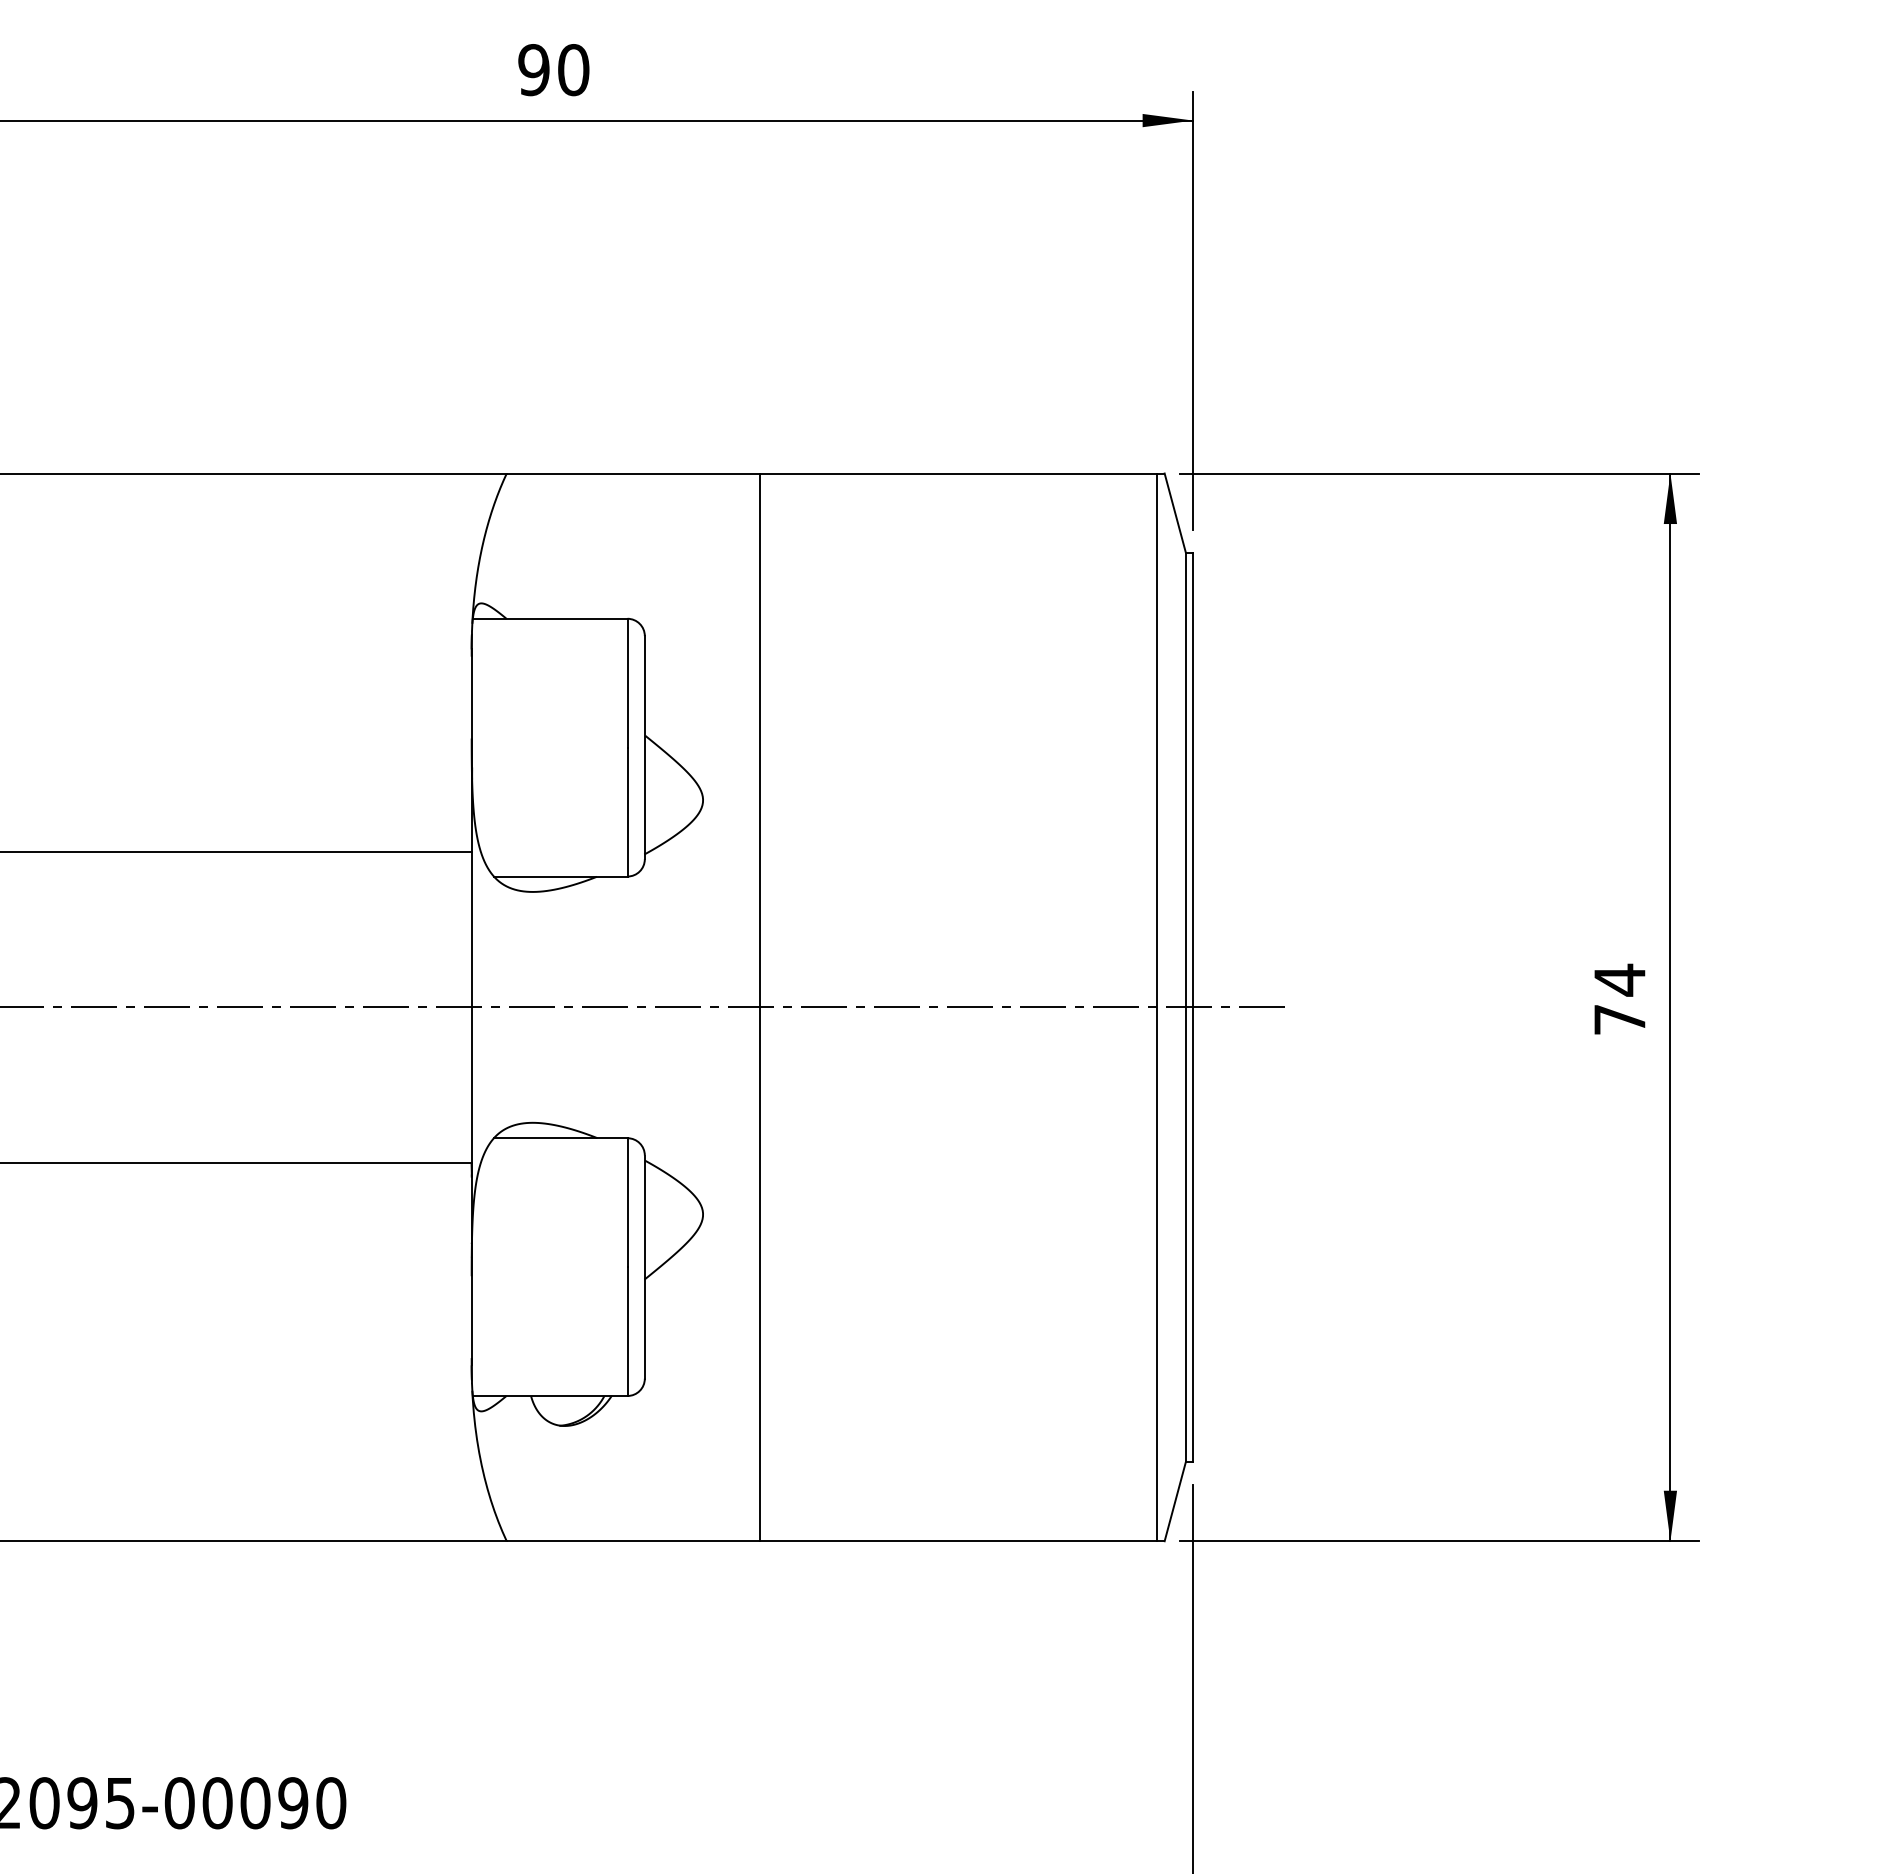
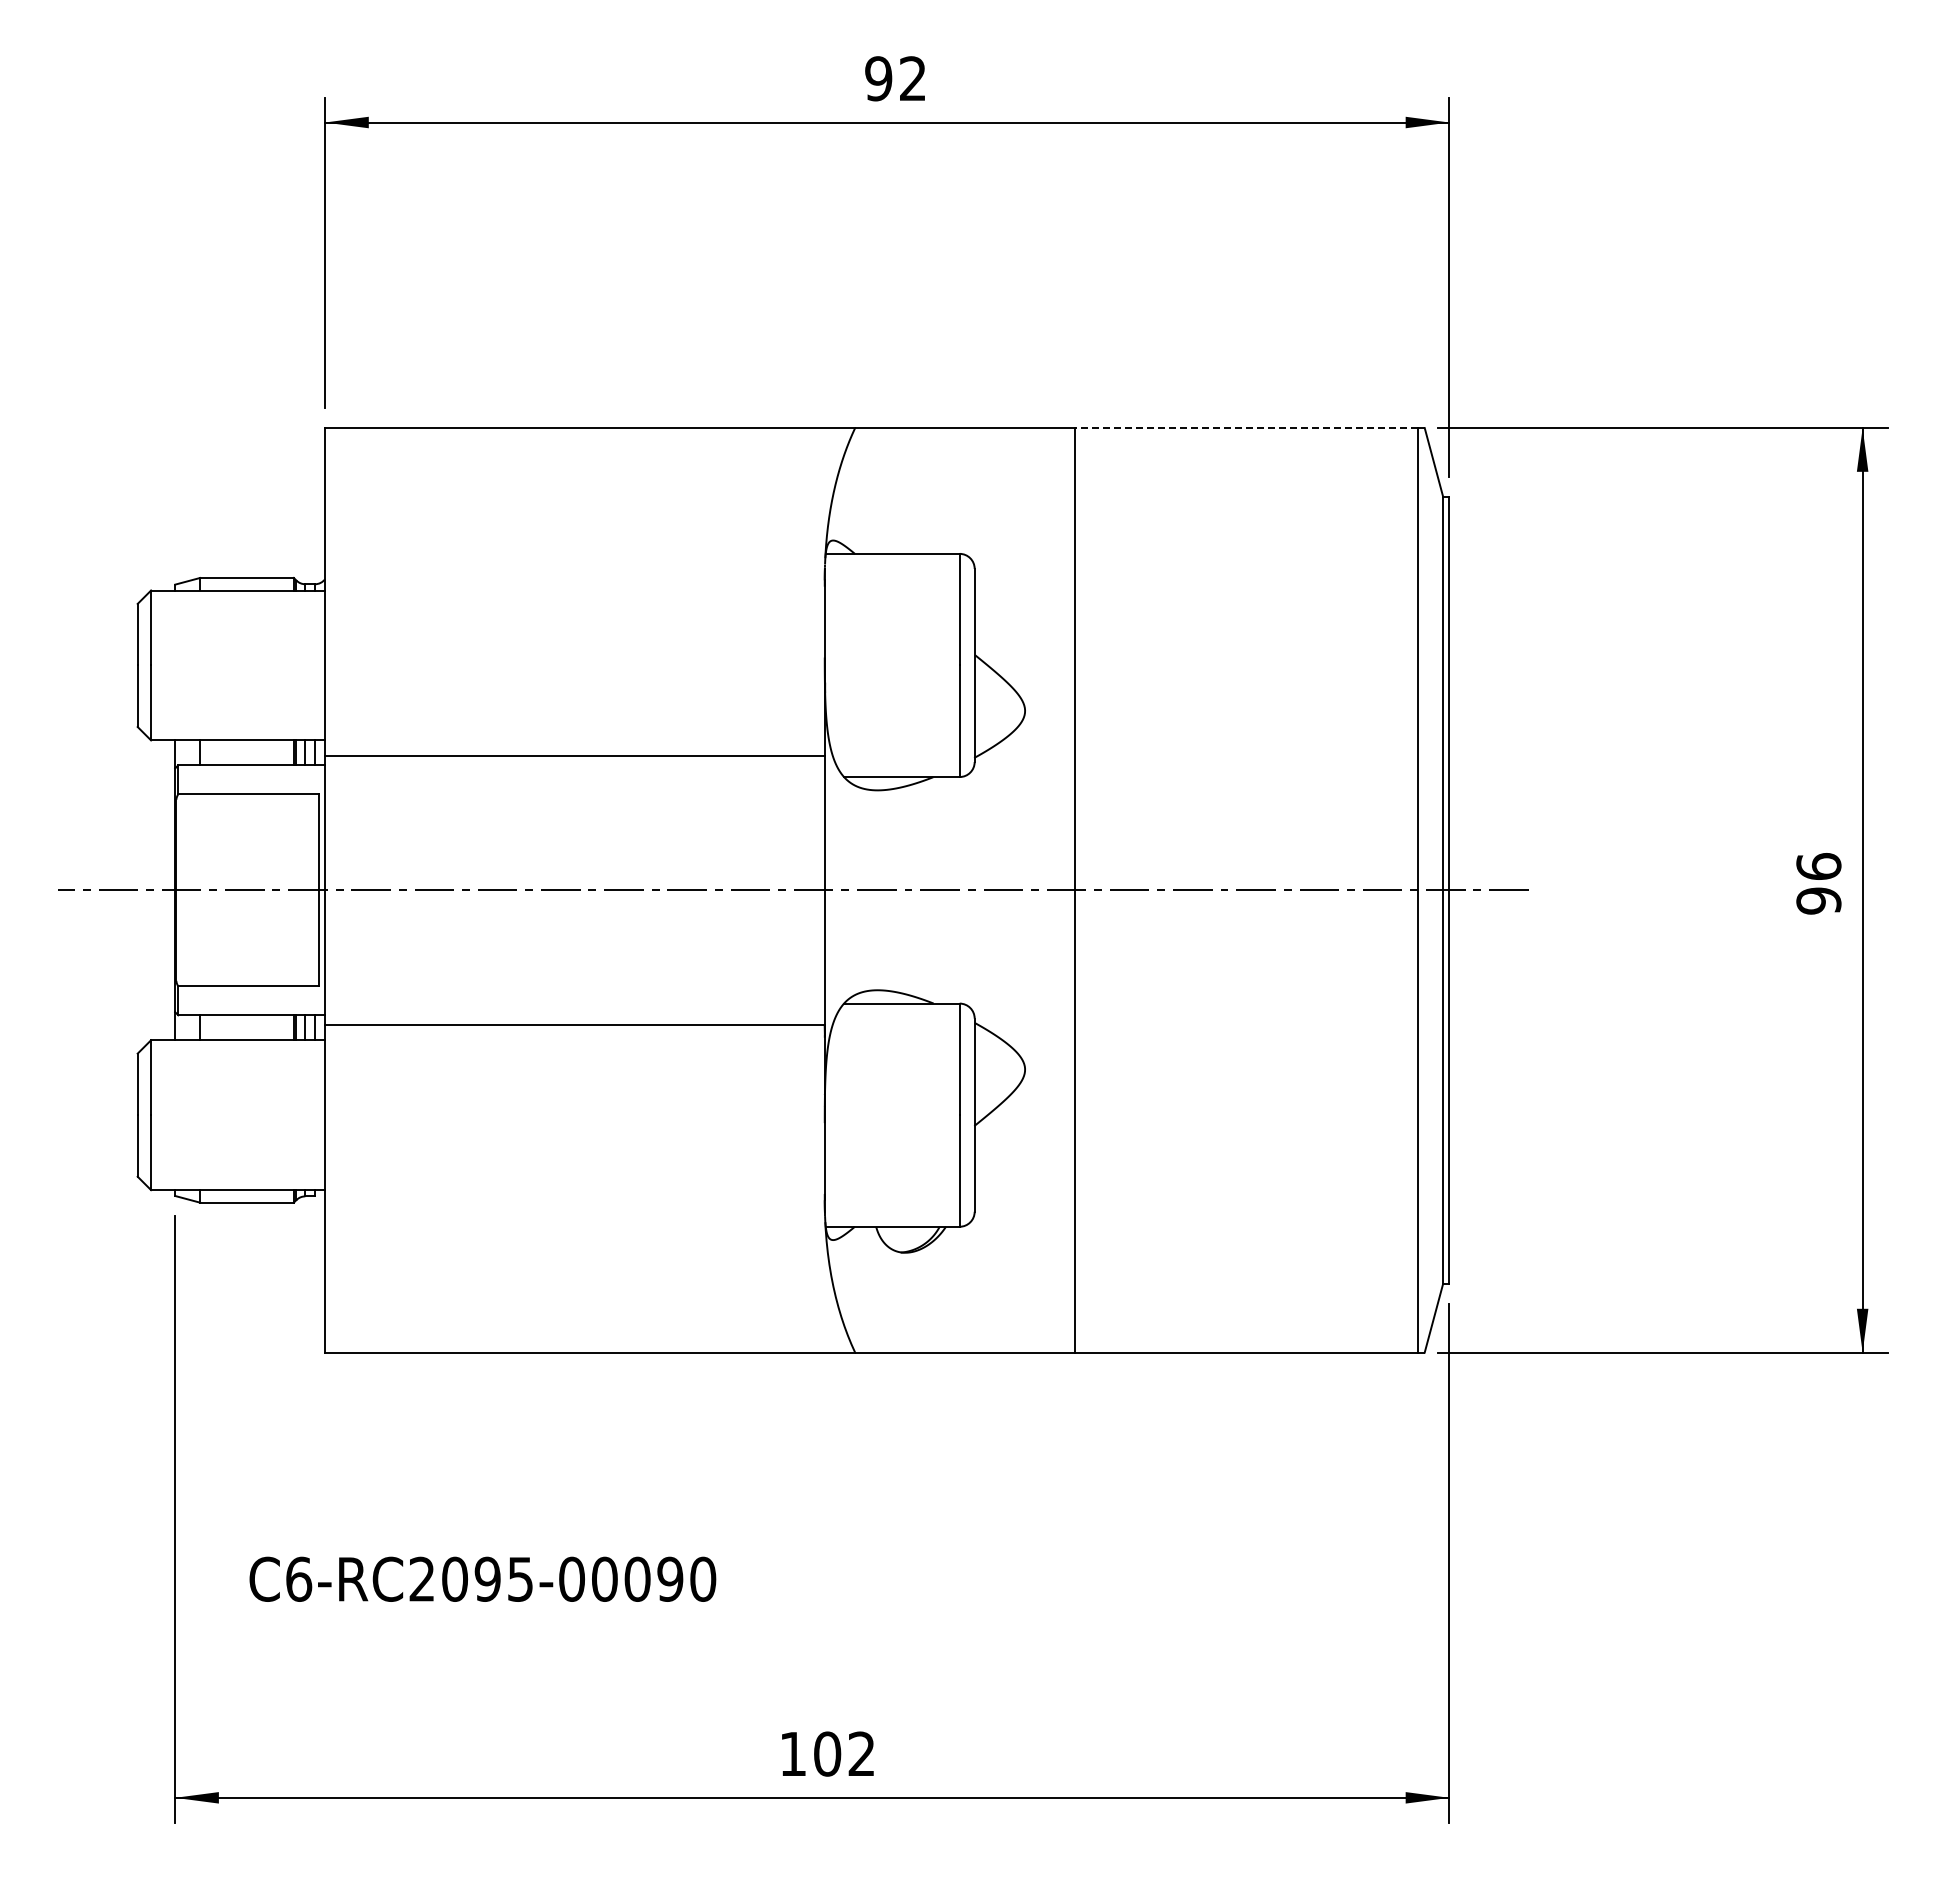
text: (573, 69) -> (912, 78), 90 -> 92
line: (958, 473) -> (1246, 428), solid -> dashed
text: (1619, 999) -> (1818, 883), 74 -> 96

